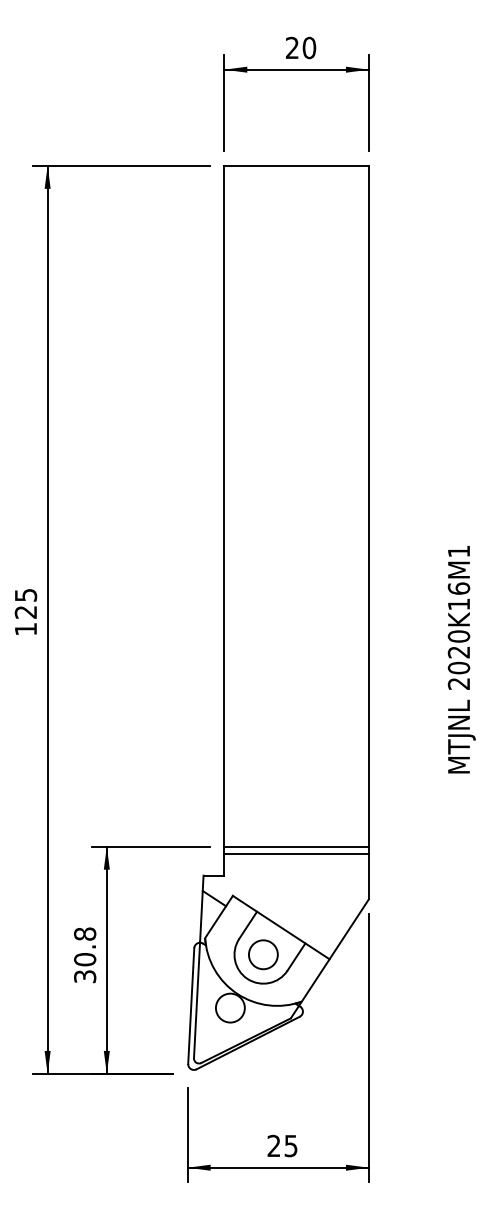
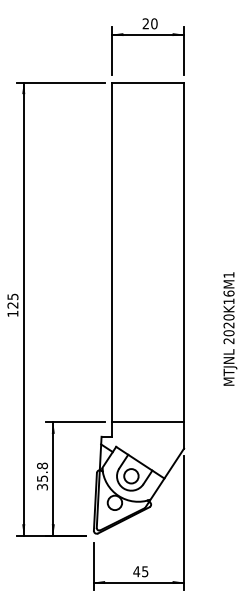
line: (295, 855) -> (147, 426), removed
text: (85, 959) -> (42, 478), 30.8 -> 35.8
text: (273, 1145) -> (136, 571), 25 -> 45

